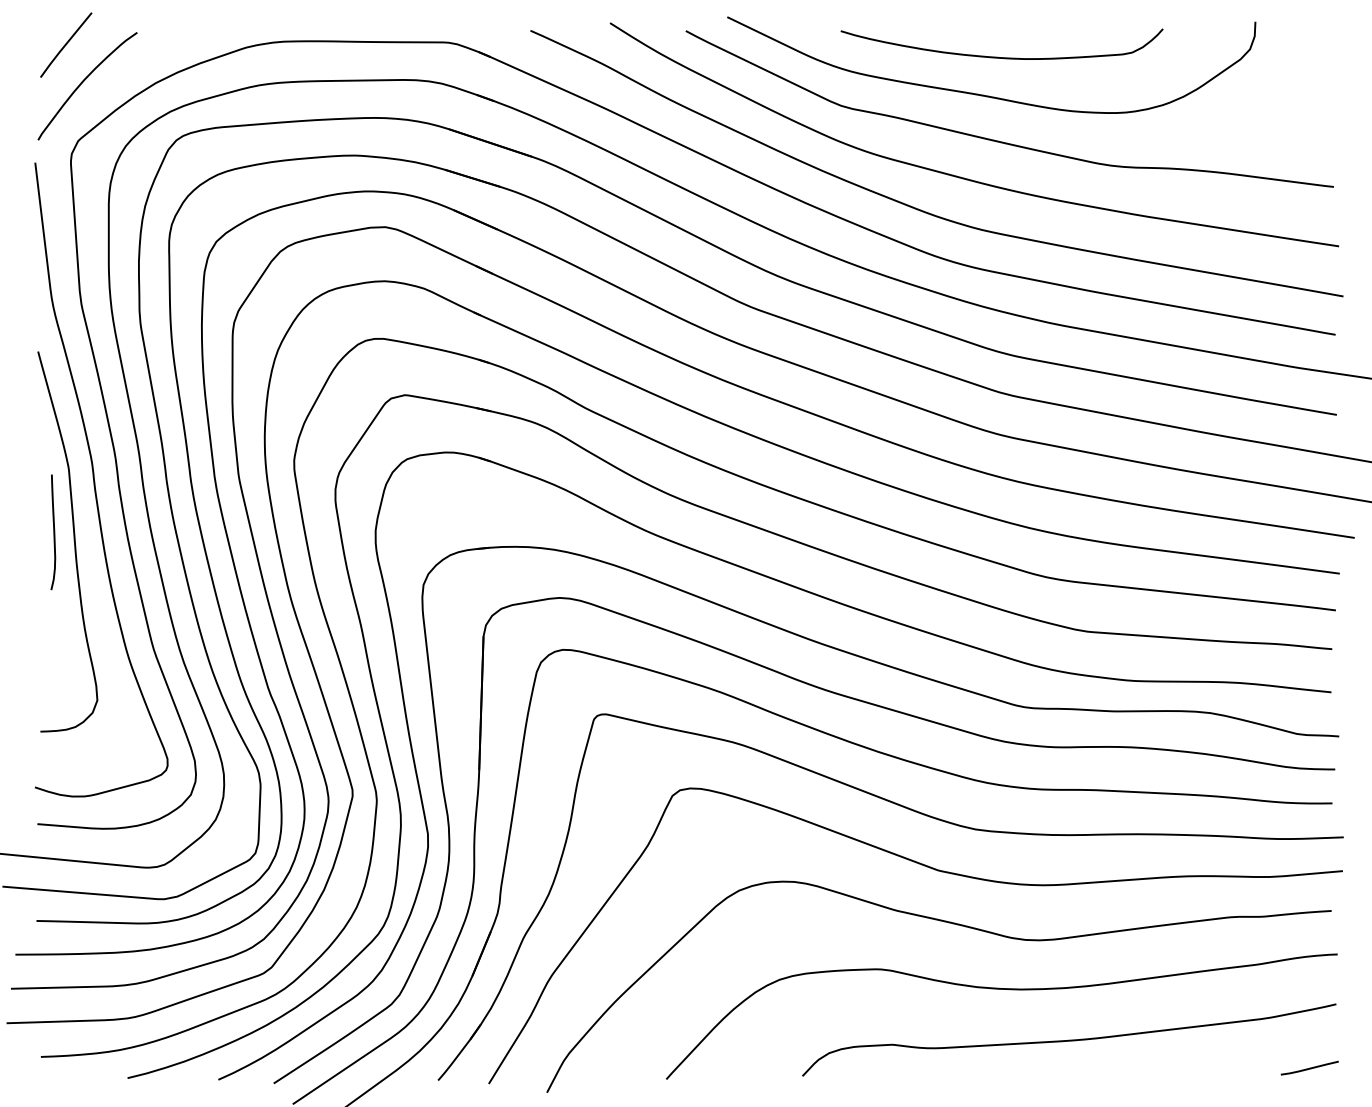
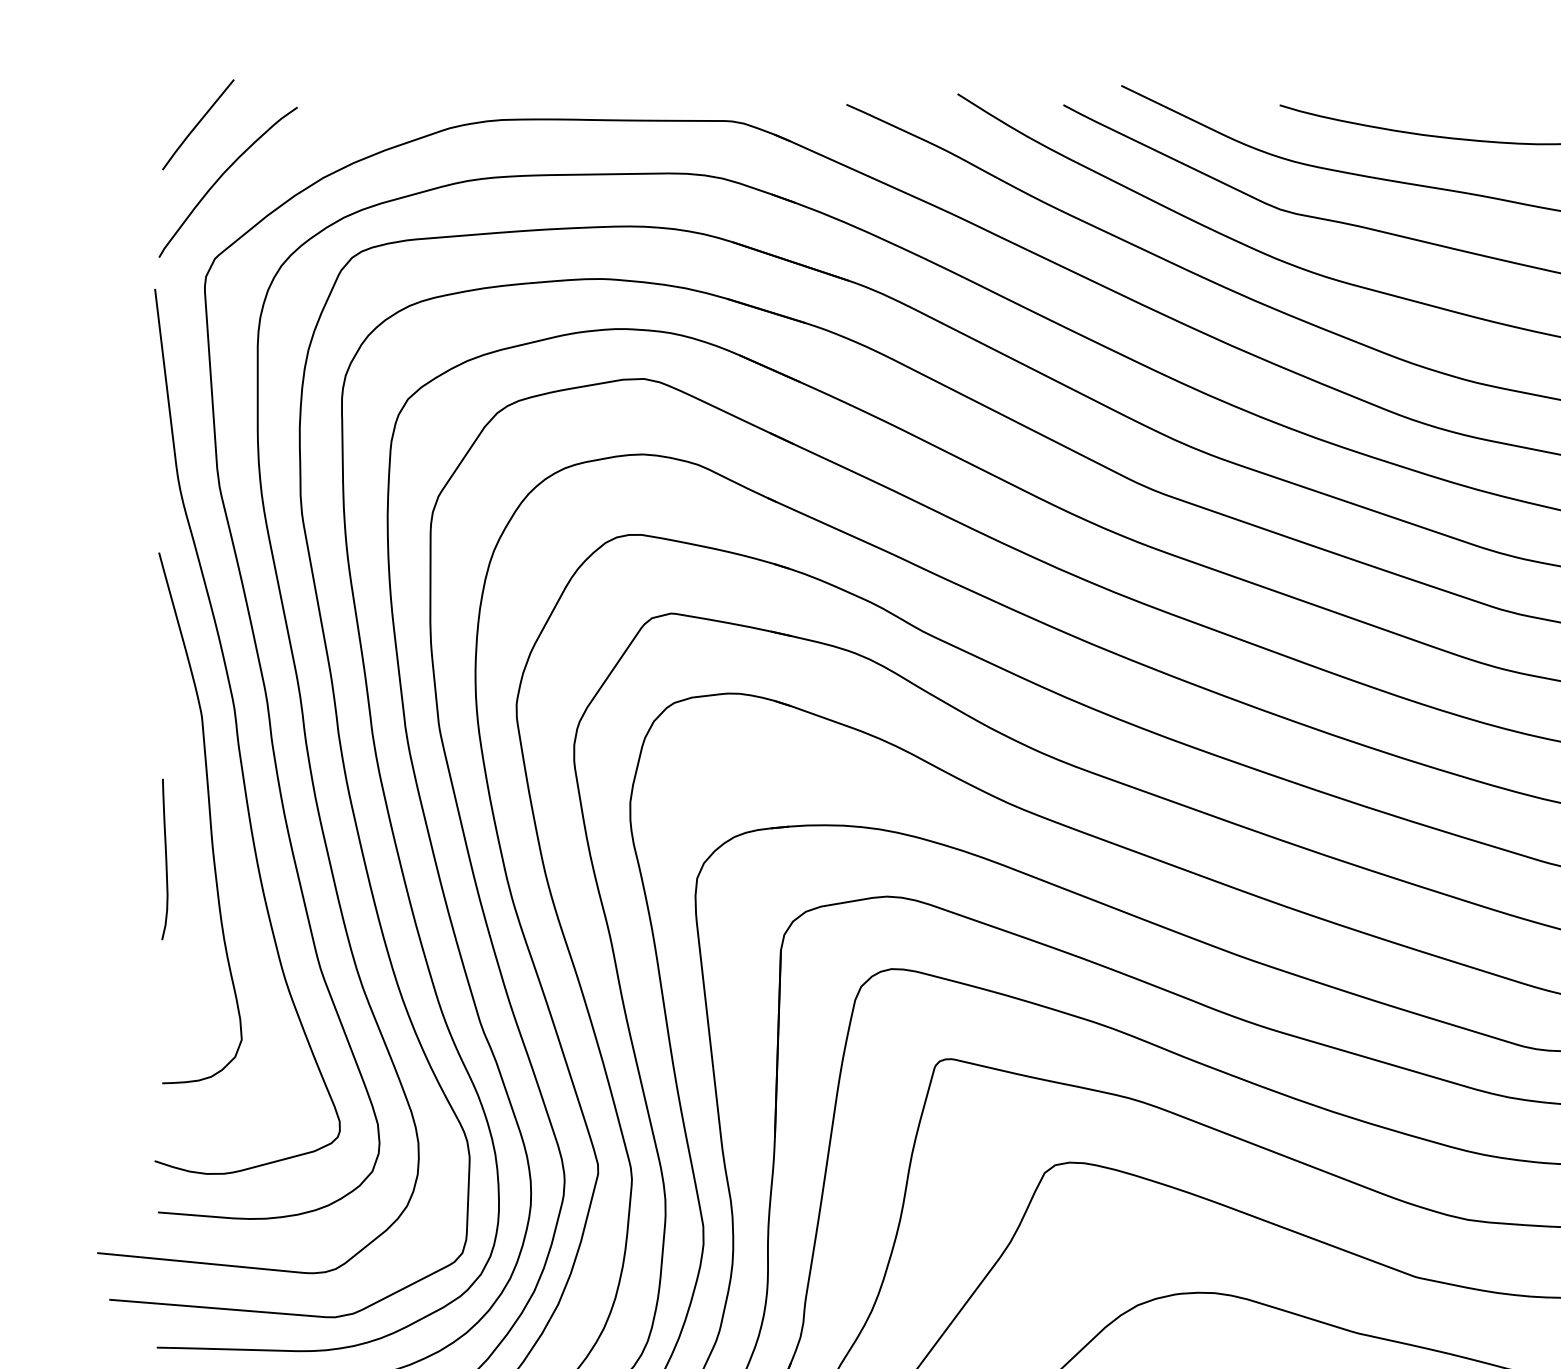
curve: (53, 532) -> (165, 859), moved

